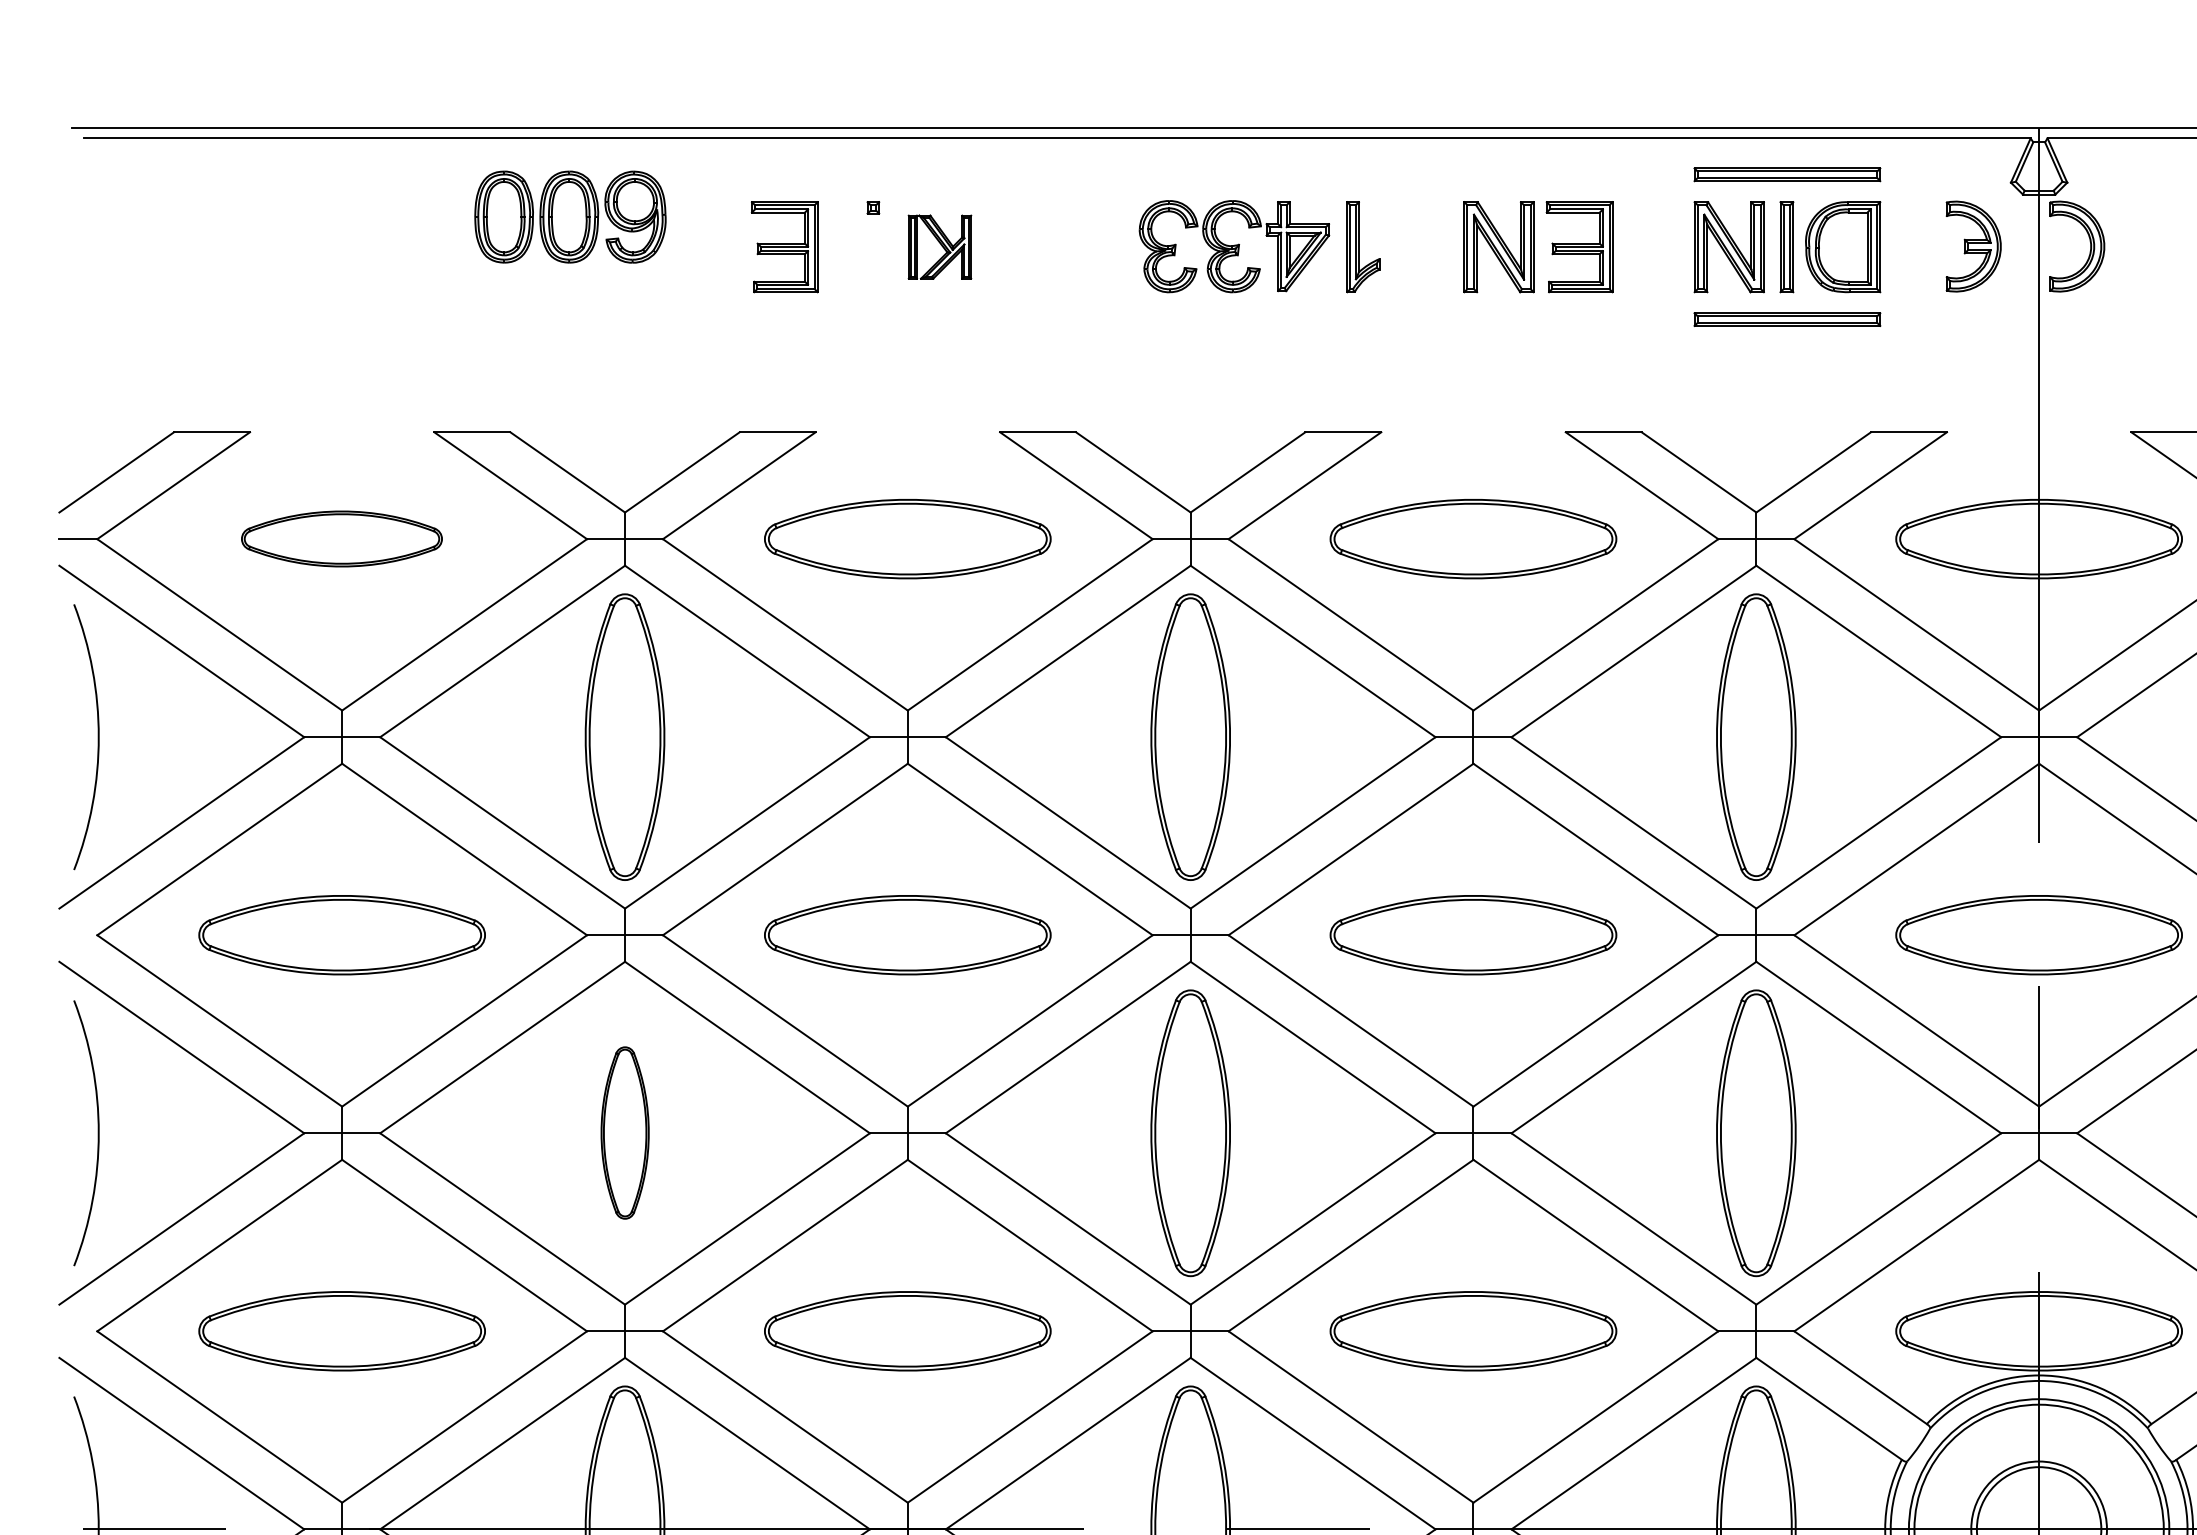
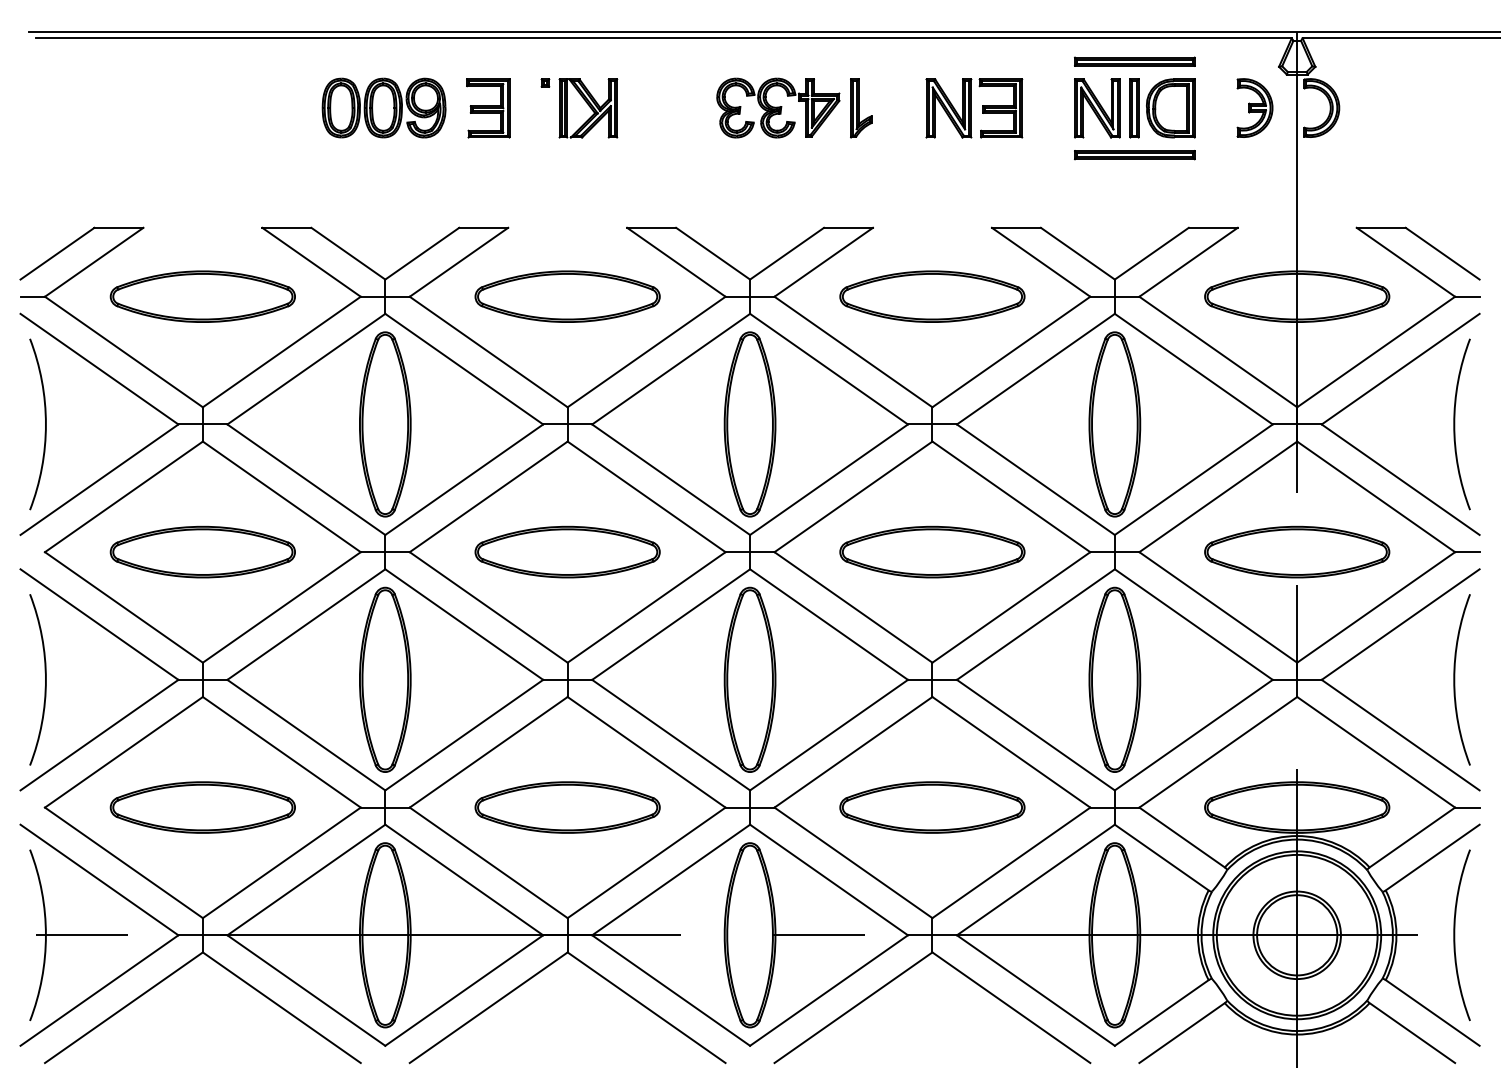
part: (569, 216) -> (383, 107), moved
part: (940, 247) -> (588, 108), size x1.43
part: (341, 538) -> (202, 296), size x1.43
part: (625, 1132) -> (385, 679), size x1.67

